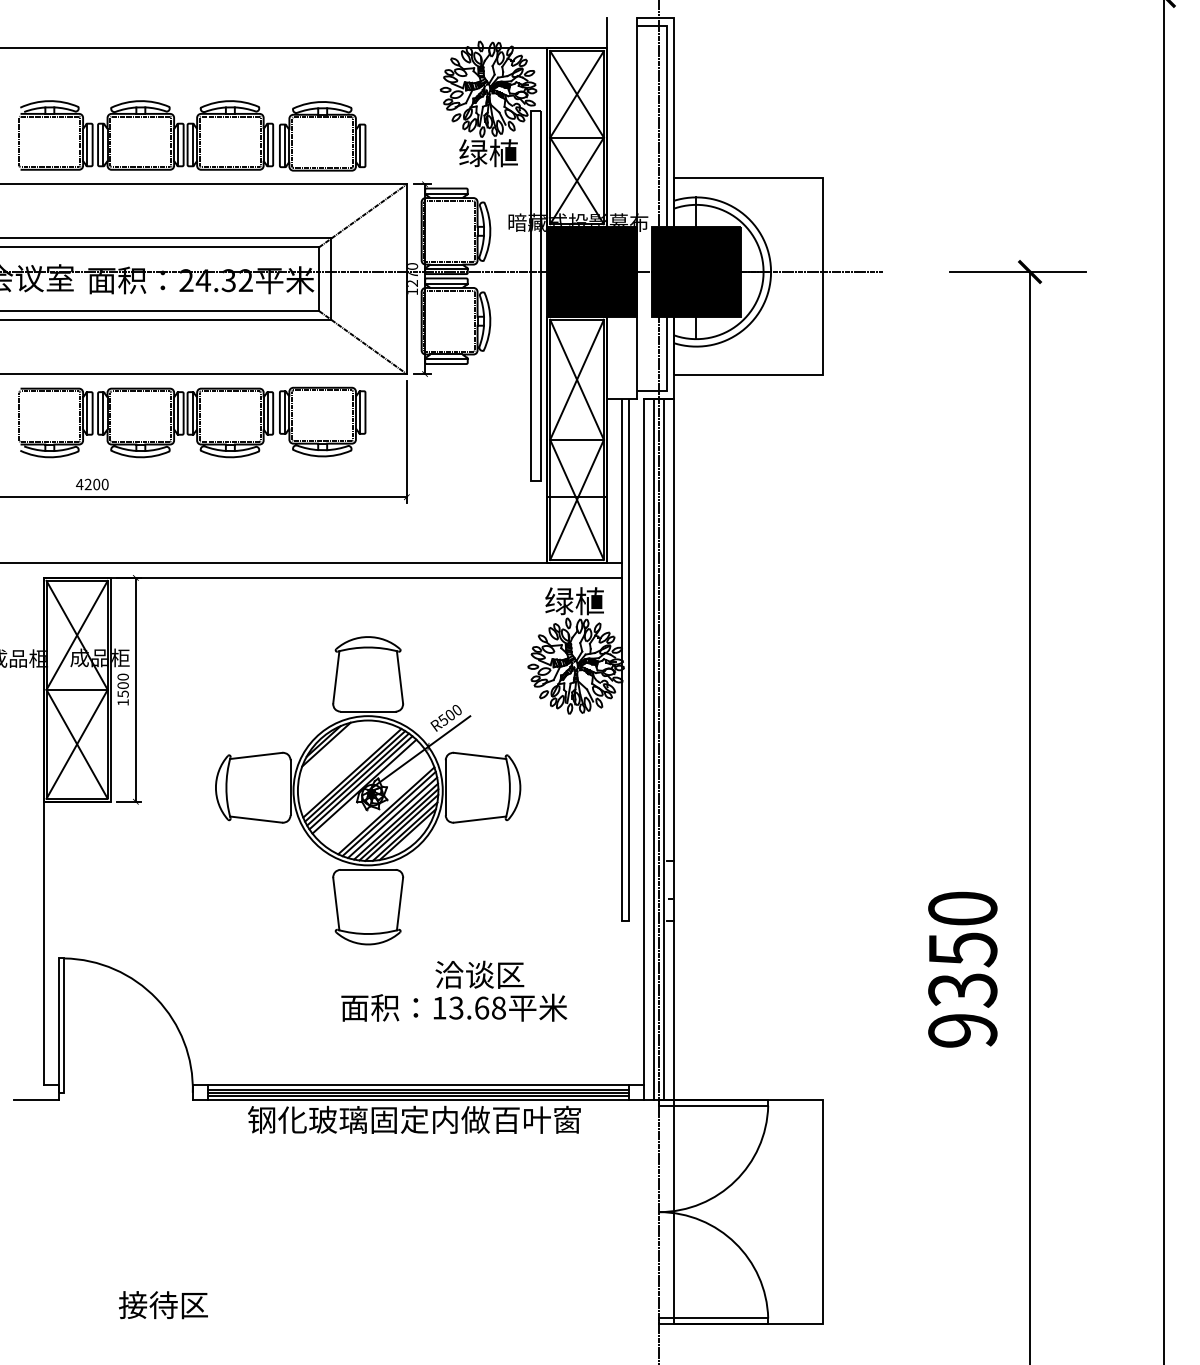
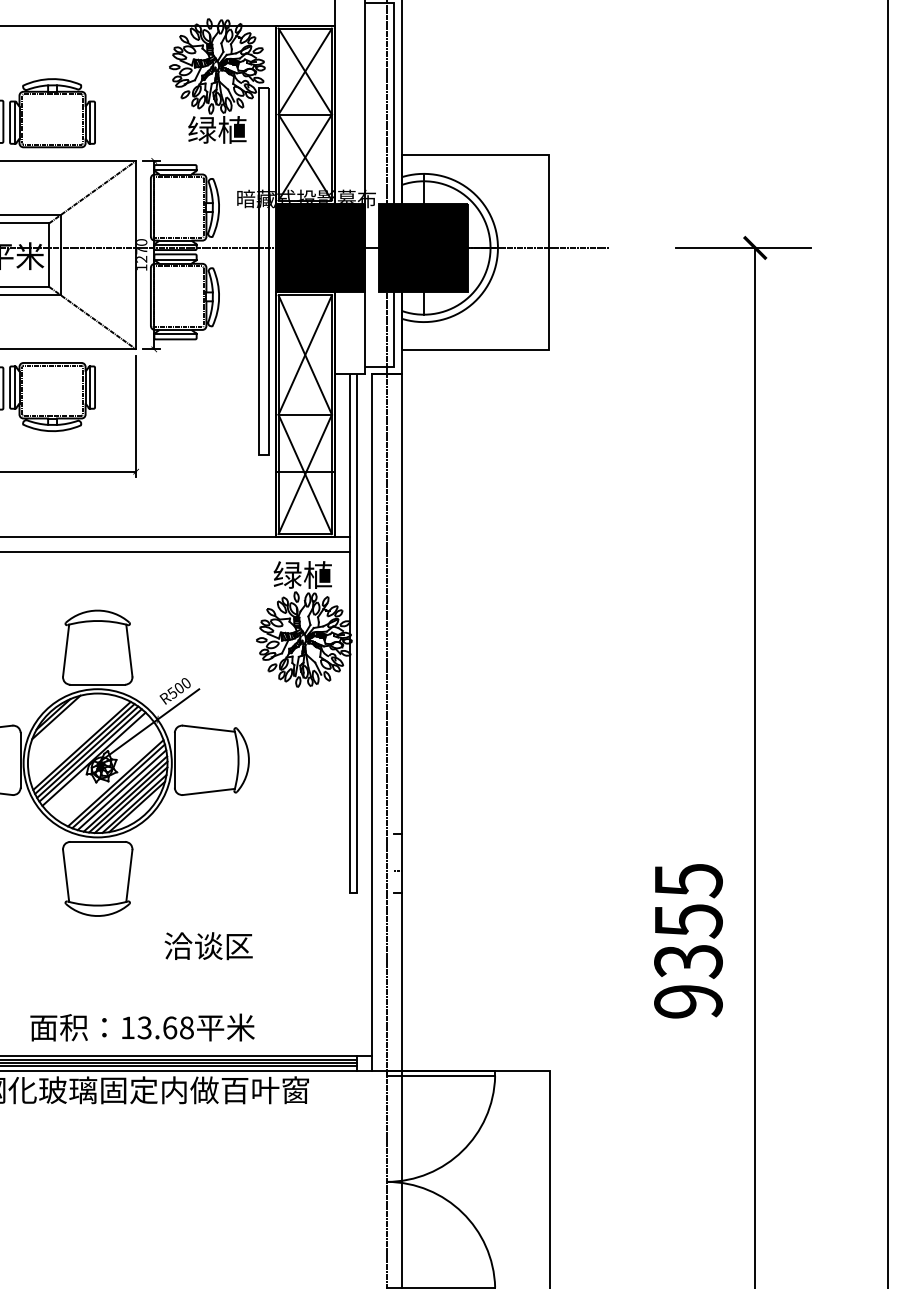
line: (654, 749) -> (382, 722), removed
line: (664, 749) -> (392, 722), removed
text: (962, 908) -> (688, 880), 9350 -> 9355
text: (454, 1007) -> (142, 1027), moved

